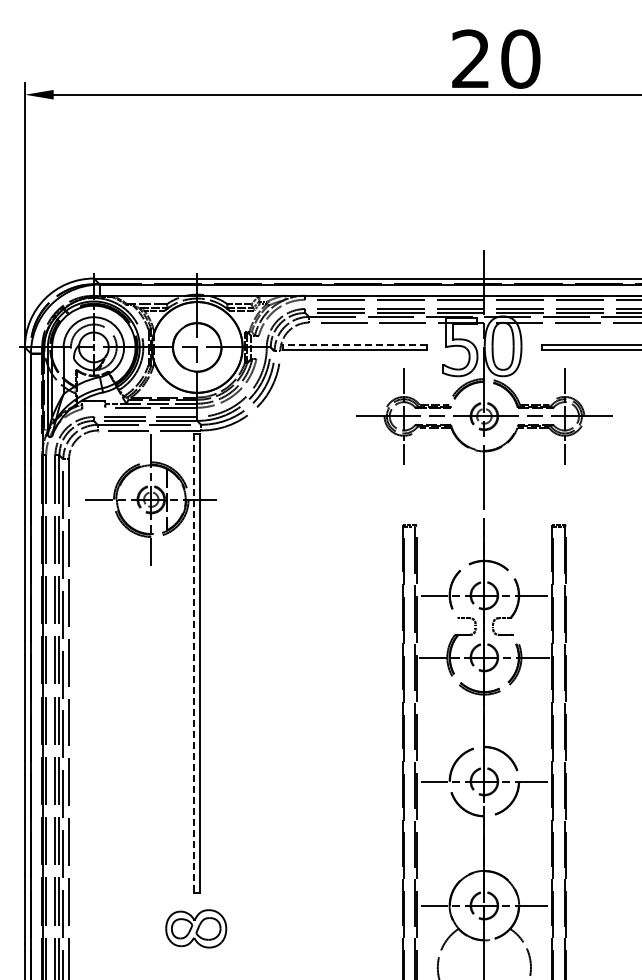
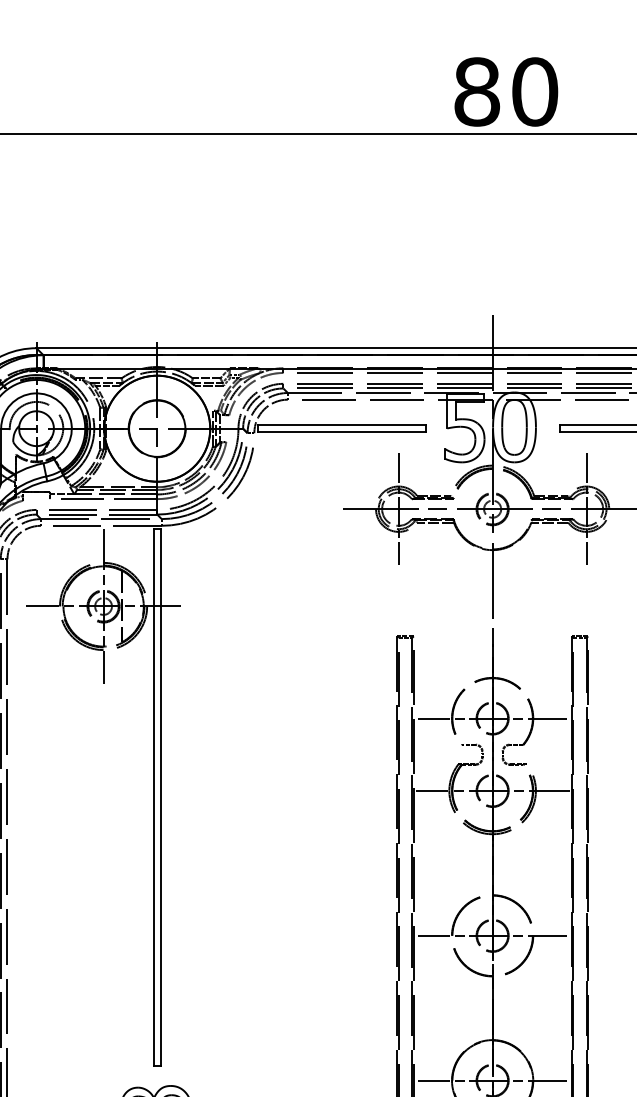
text: (470, 58) -> (476, 91), 20 -> 80
line: (355, 344) -> (342, 425), dashed -> solid
line: (194, 663) -> (154, 797), dashed -> solid

